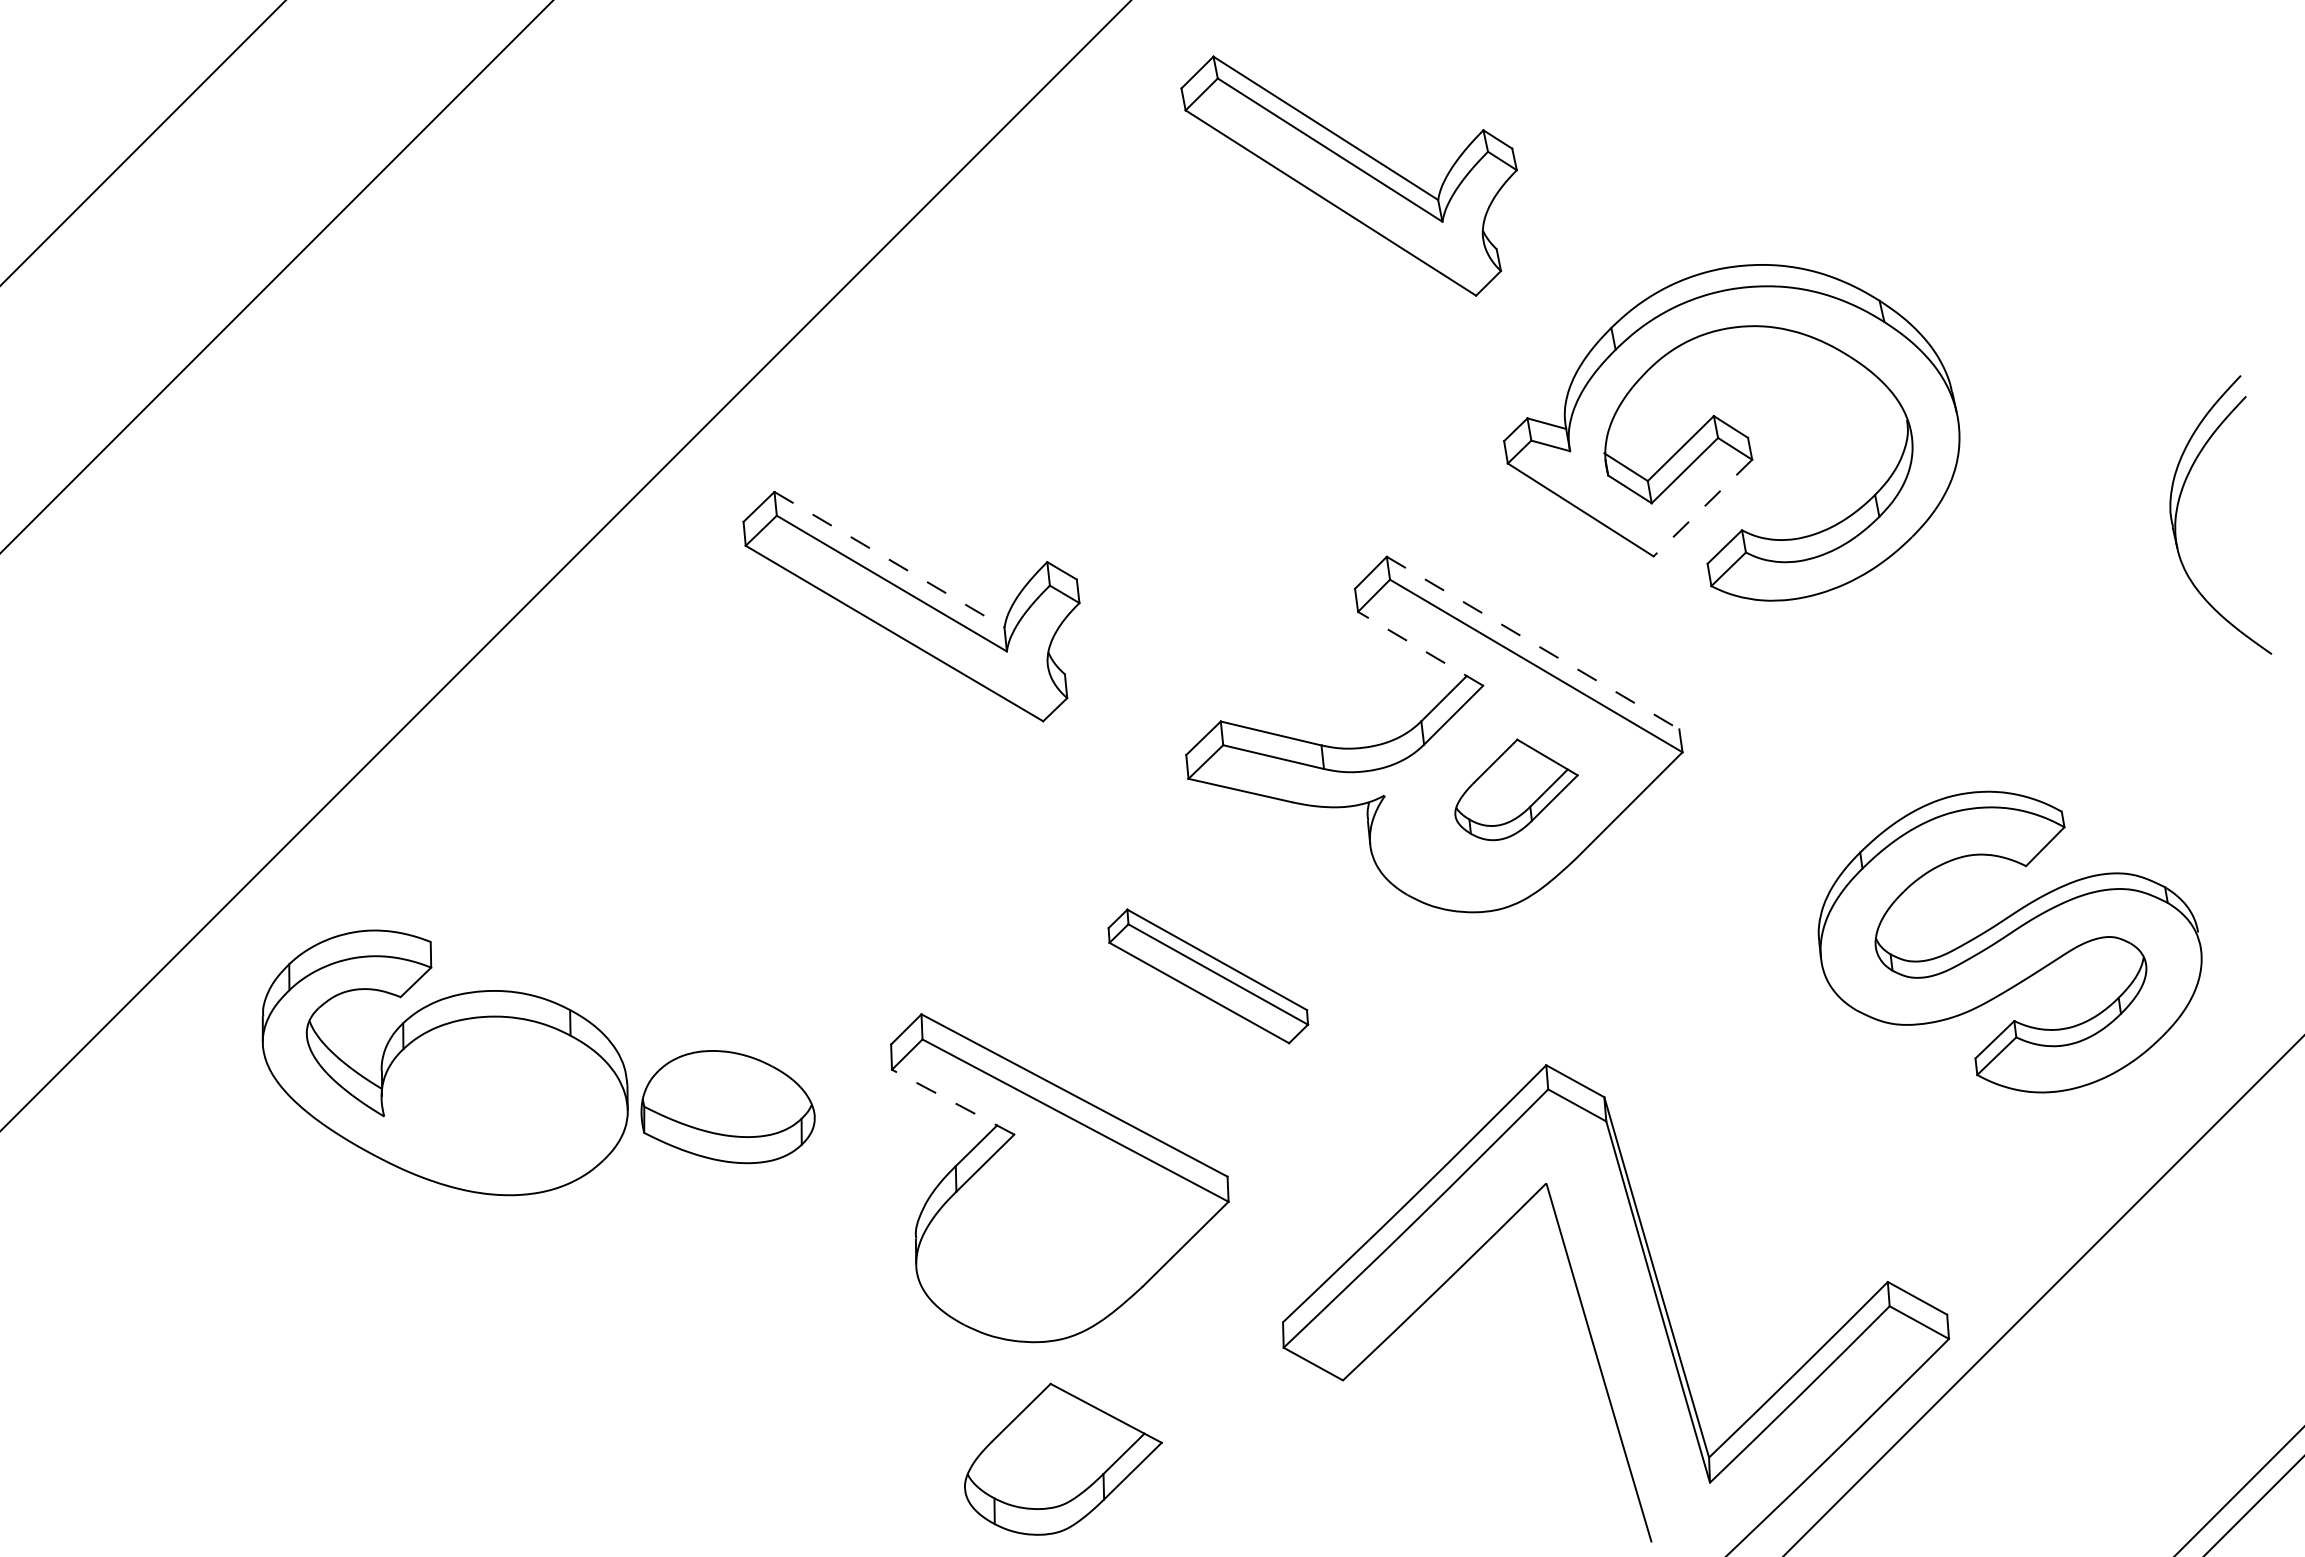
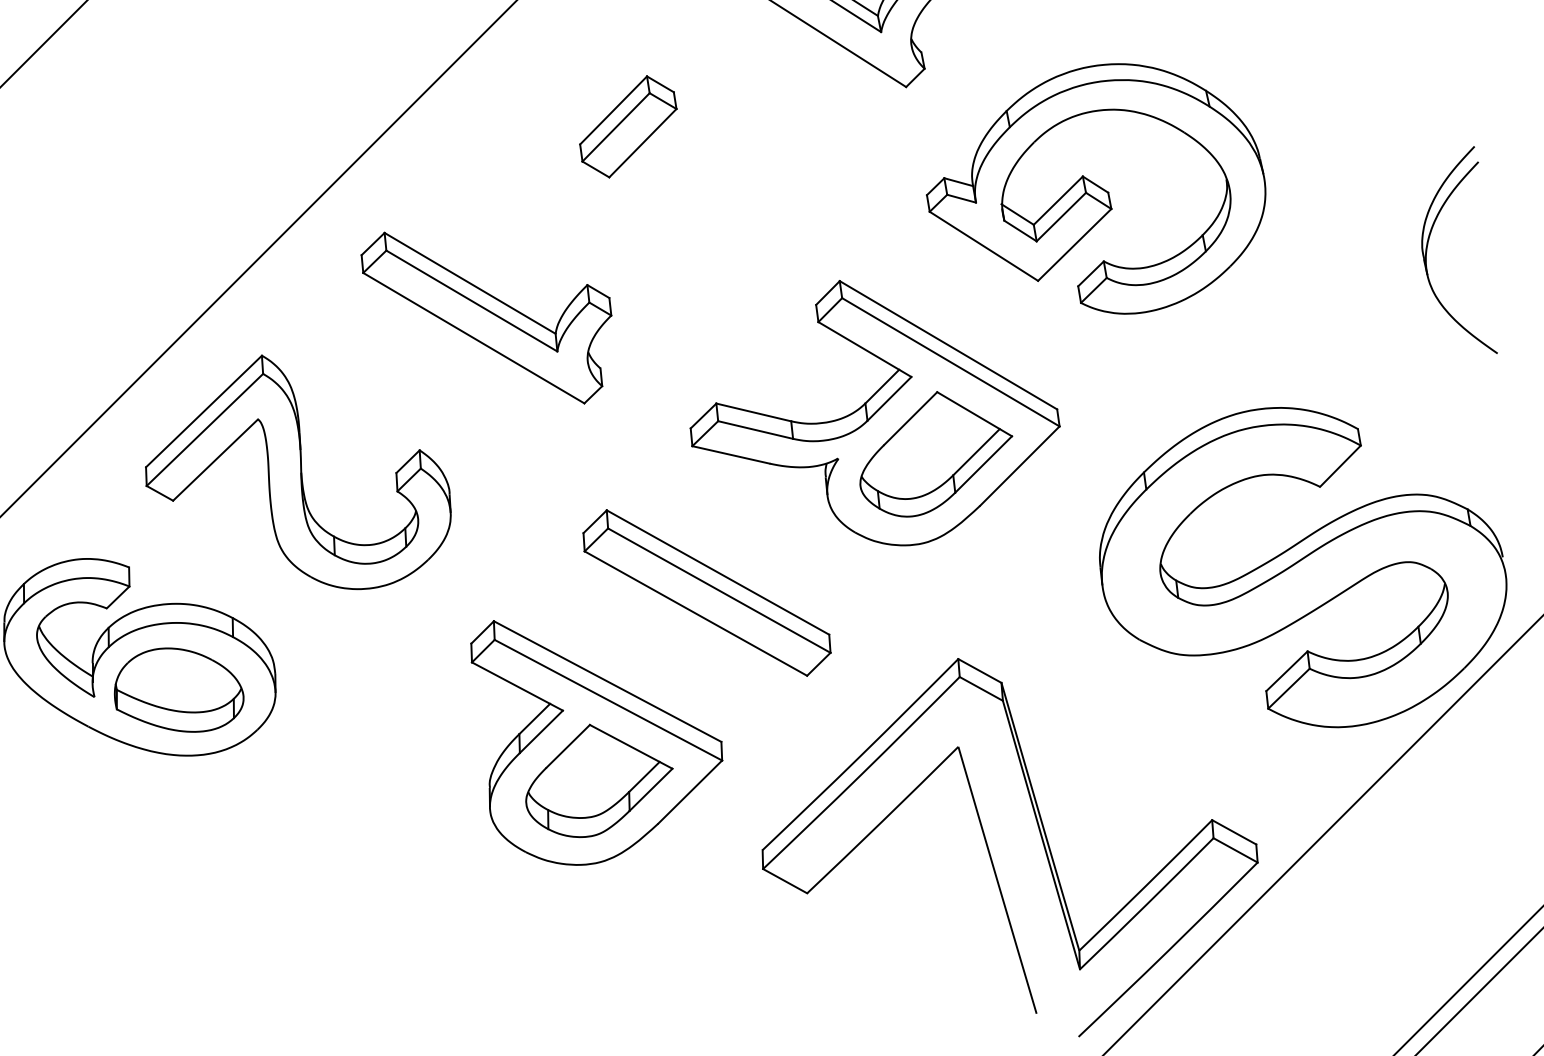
part: (1102, 349) -> (628, 127), added
line: (1702, 508) -> (1074, 245), dashed -> solid
line: (889, 559) -> (470, 283), dashed -> solid
line: (1533, 643) -> (948, 345), dashed -> solid
line: (1420, 648) -> (864, 349), dashed -> solid
part: (1516, 789) -> (936, 454), size x1.67
part: (658, 814) -> (298, 472), added
part: (2009, 941) -> (1302, 567), size x1.43
part: (1208, 976) -> (707, 593), size x1.67
line: (952, 1101) -> (516, 686), dashed -> solid
part: (727, 1107) -> (178, 690), moved
part: (1063, 1458) -> (599, 780), moved

